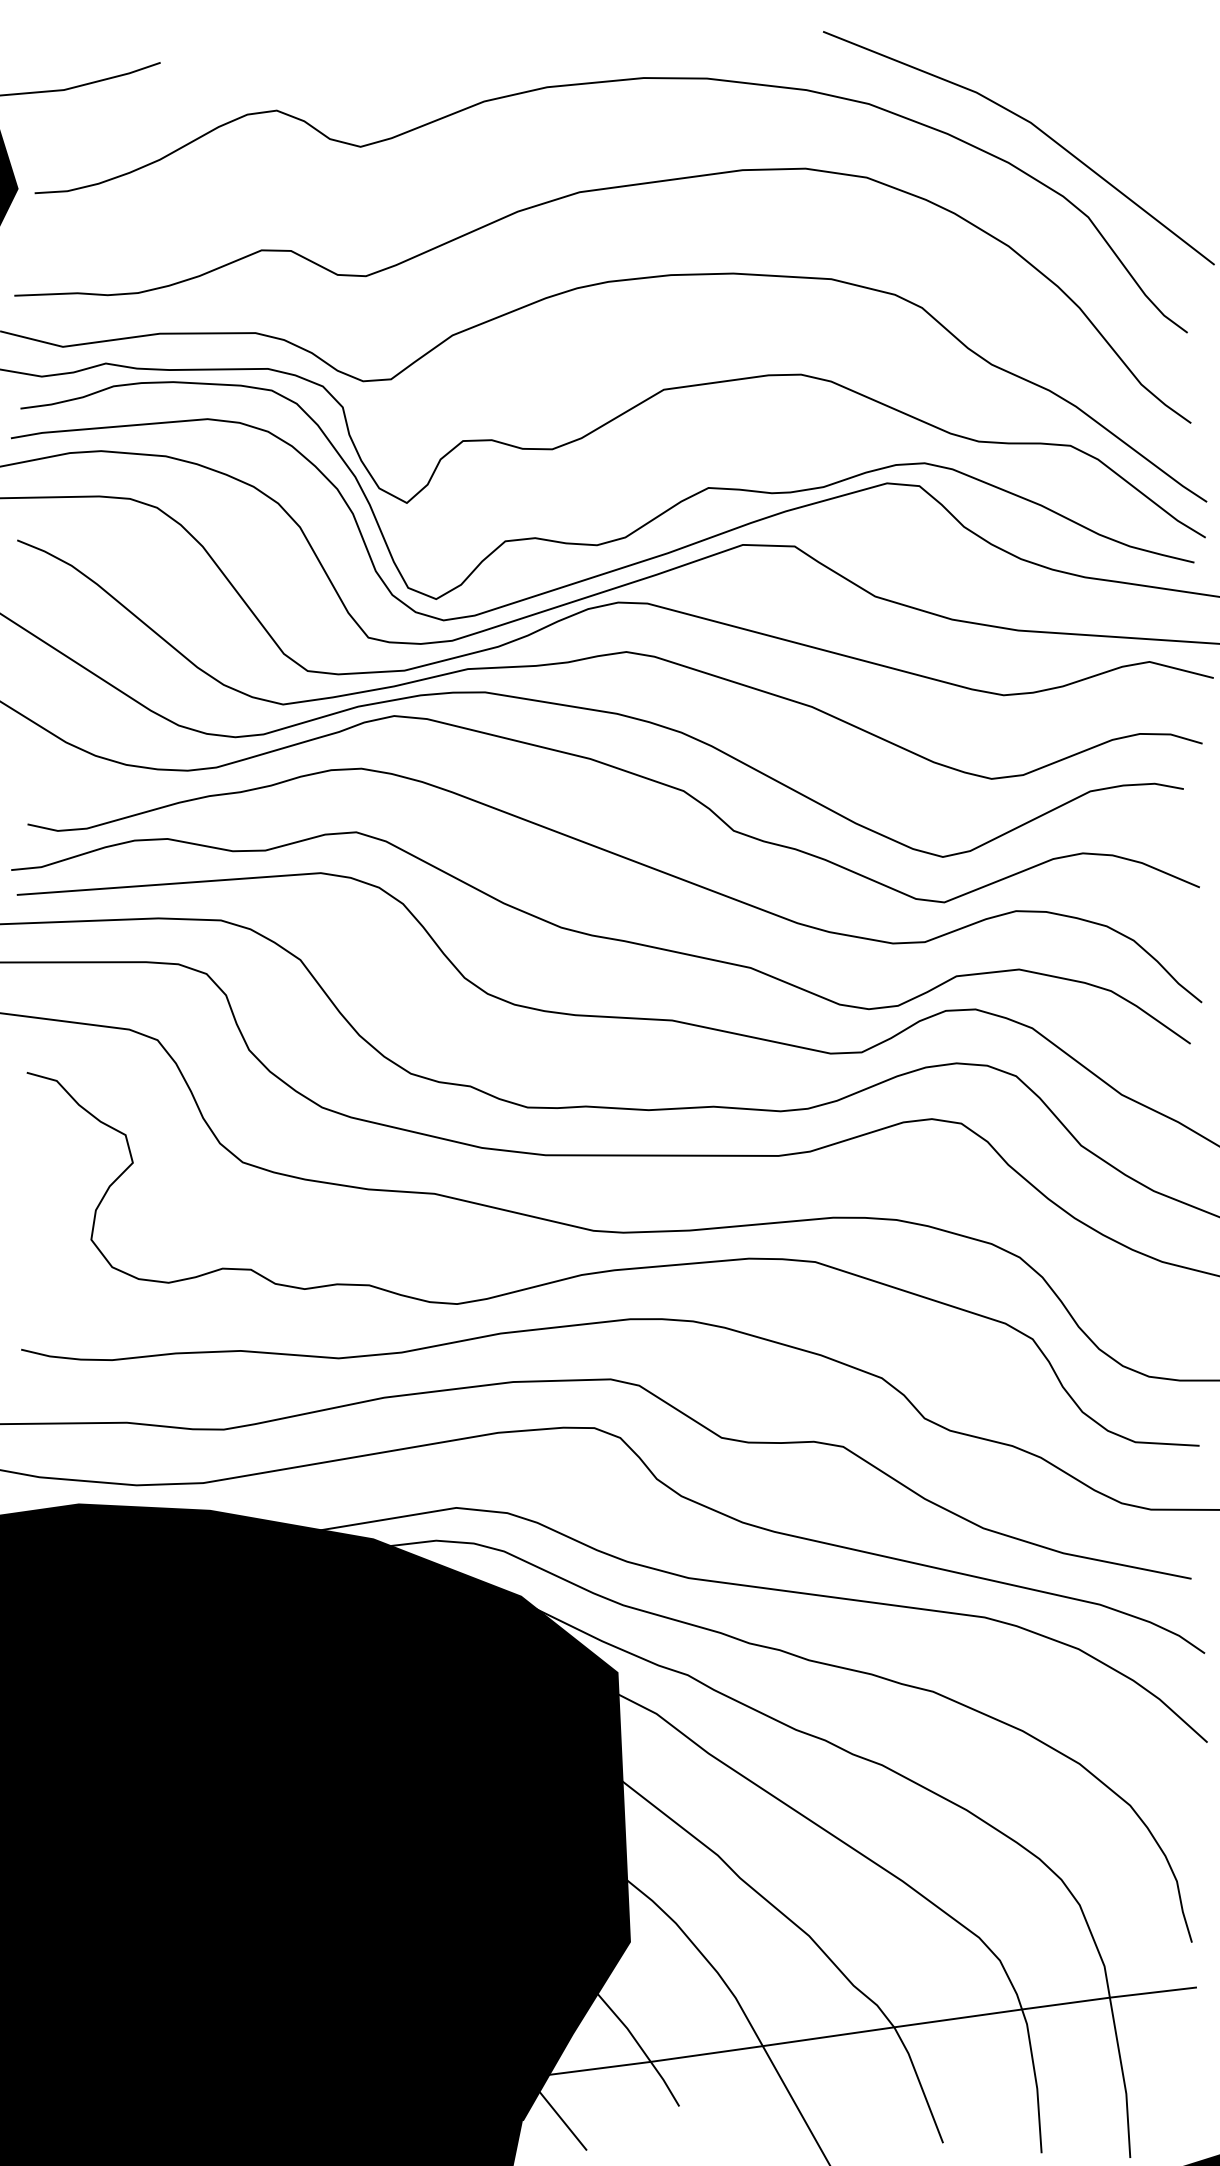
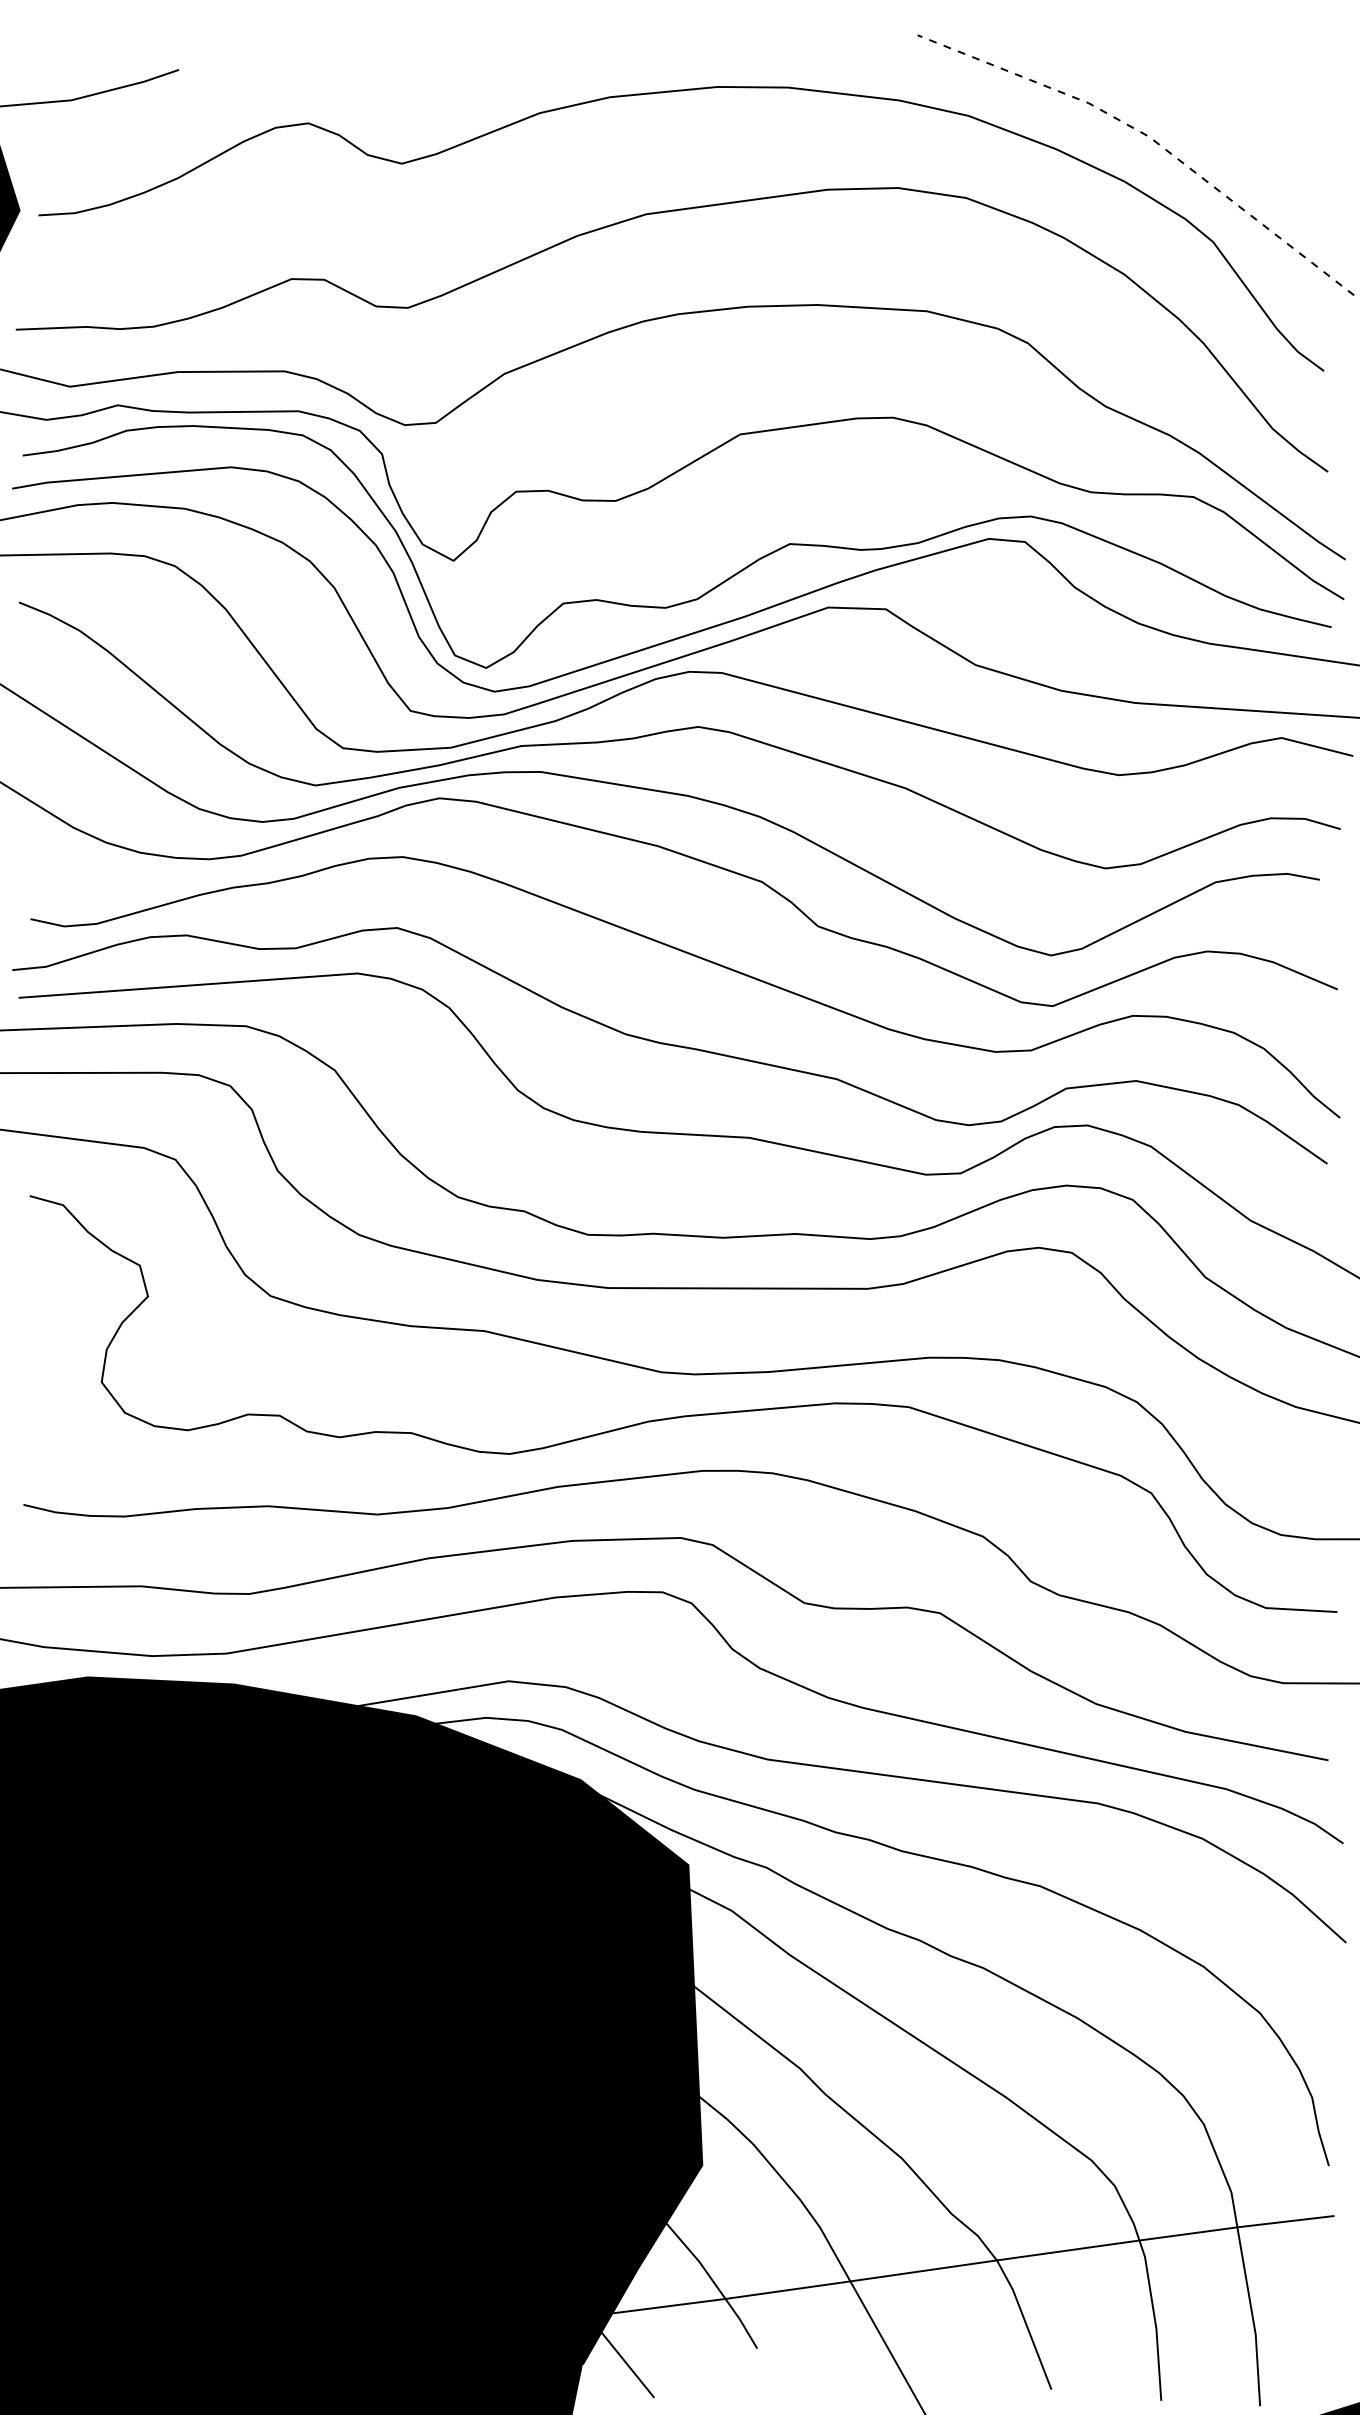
line: (1031, 123) -> (1149, 137), solid -> dashed

